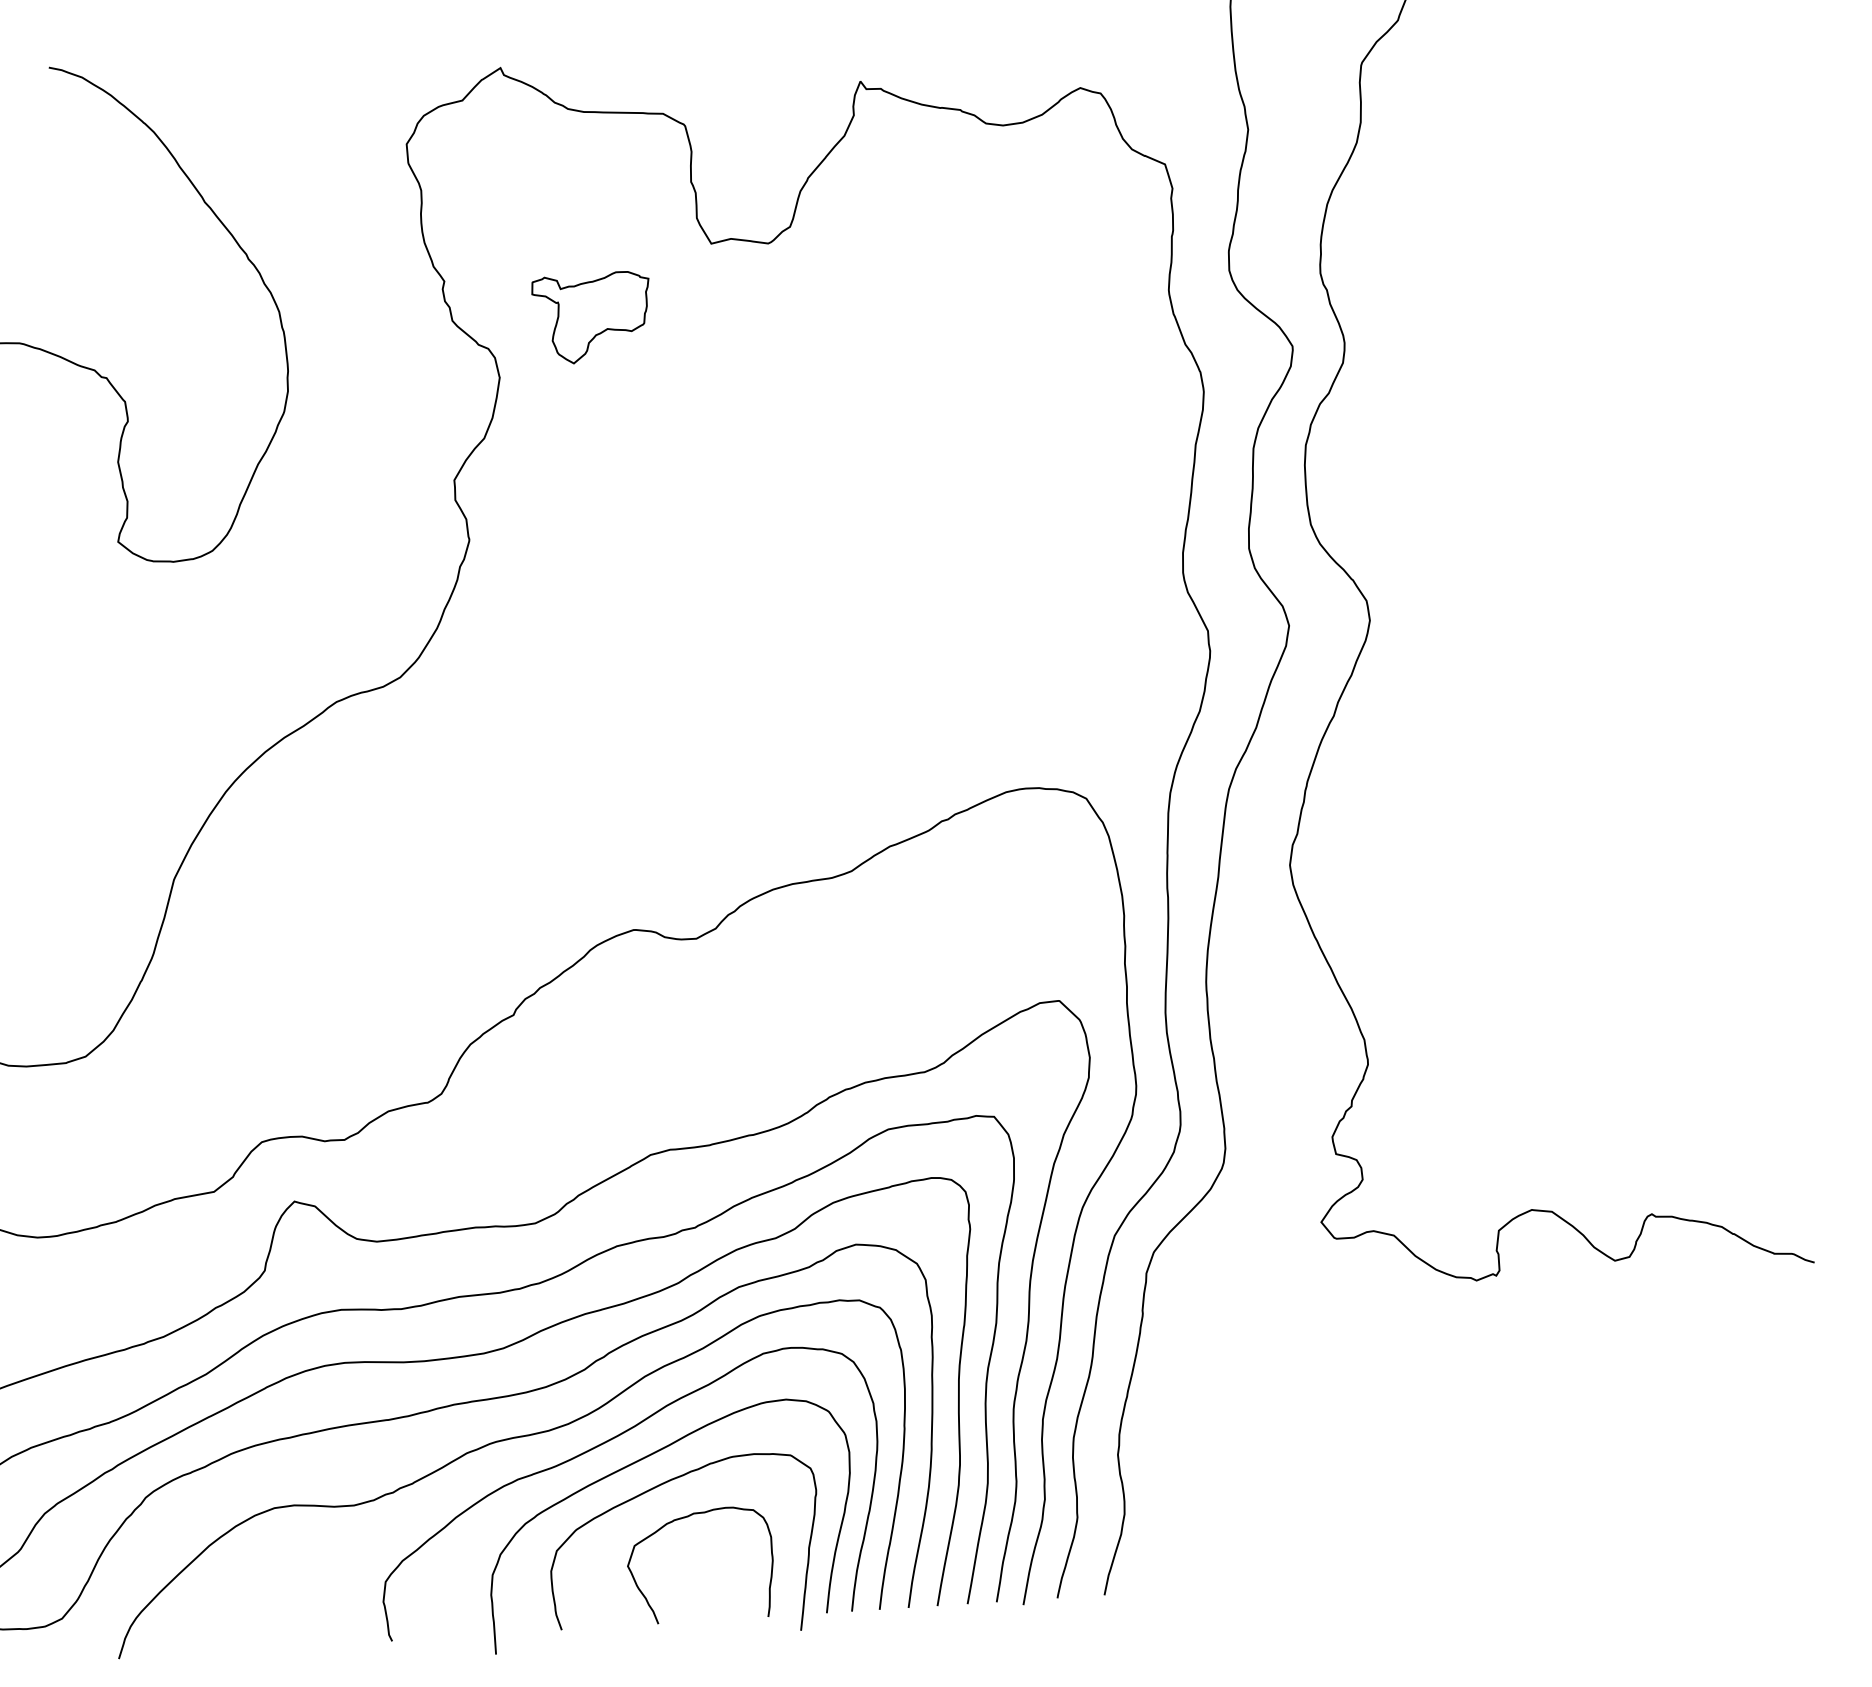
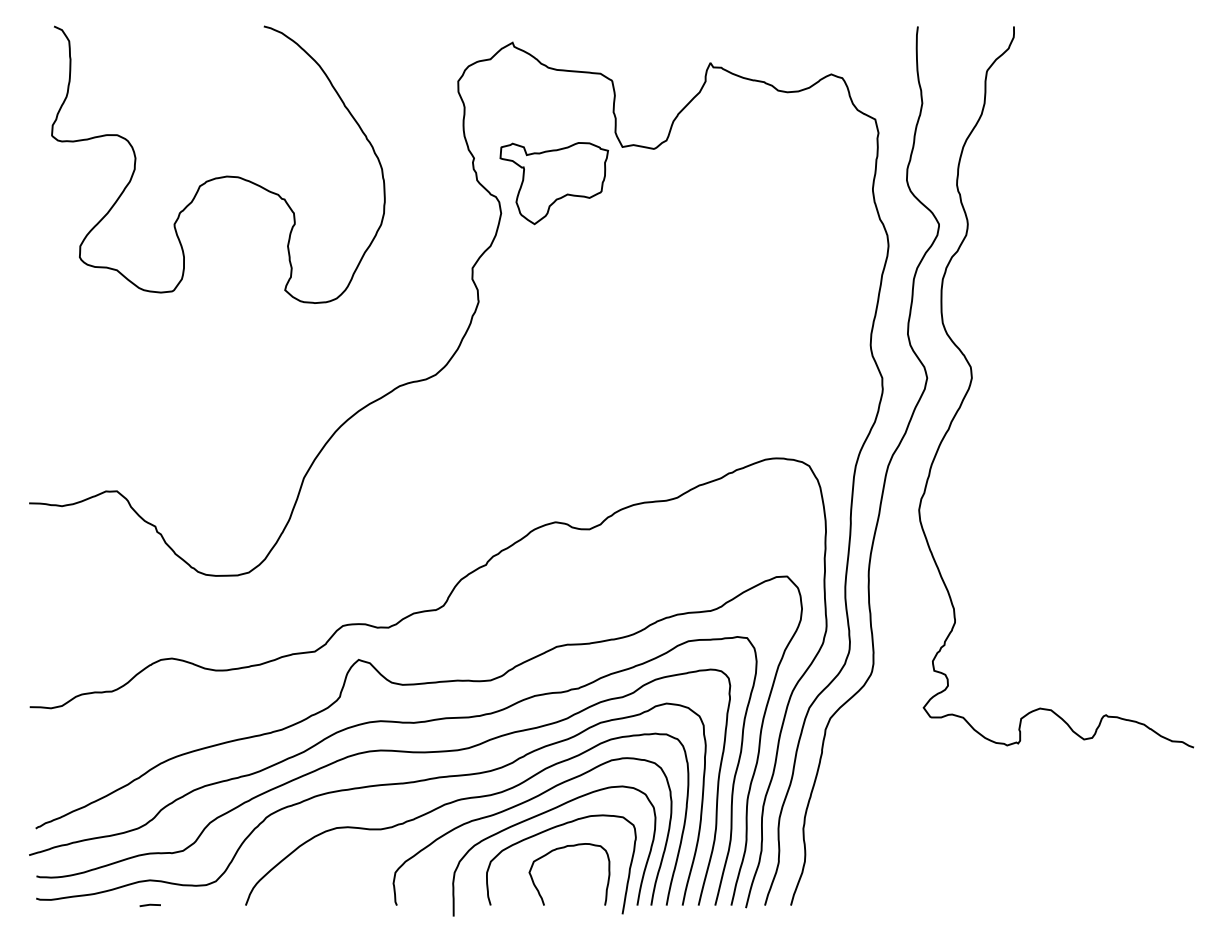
part: (592, 317) -> (554, 183), size x1.67

